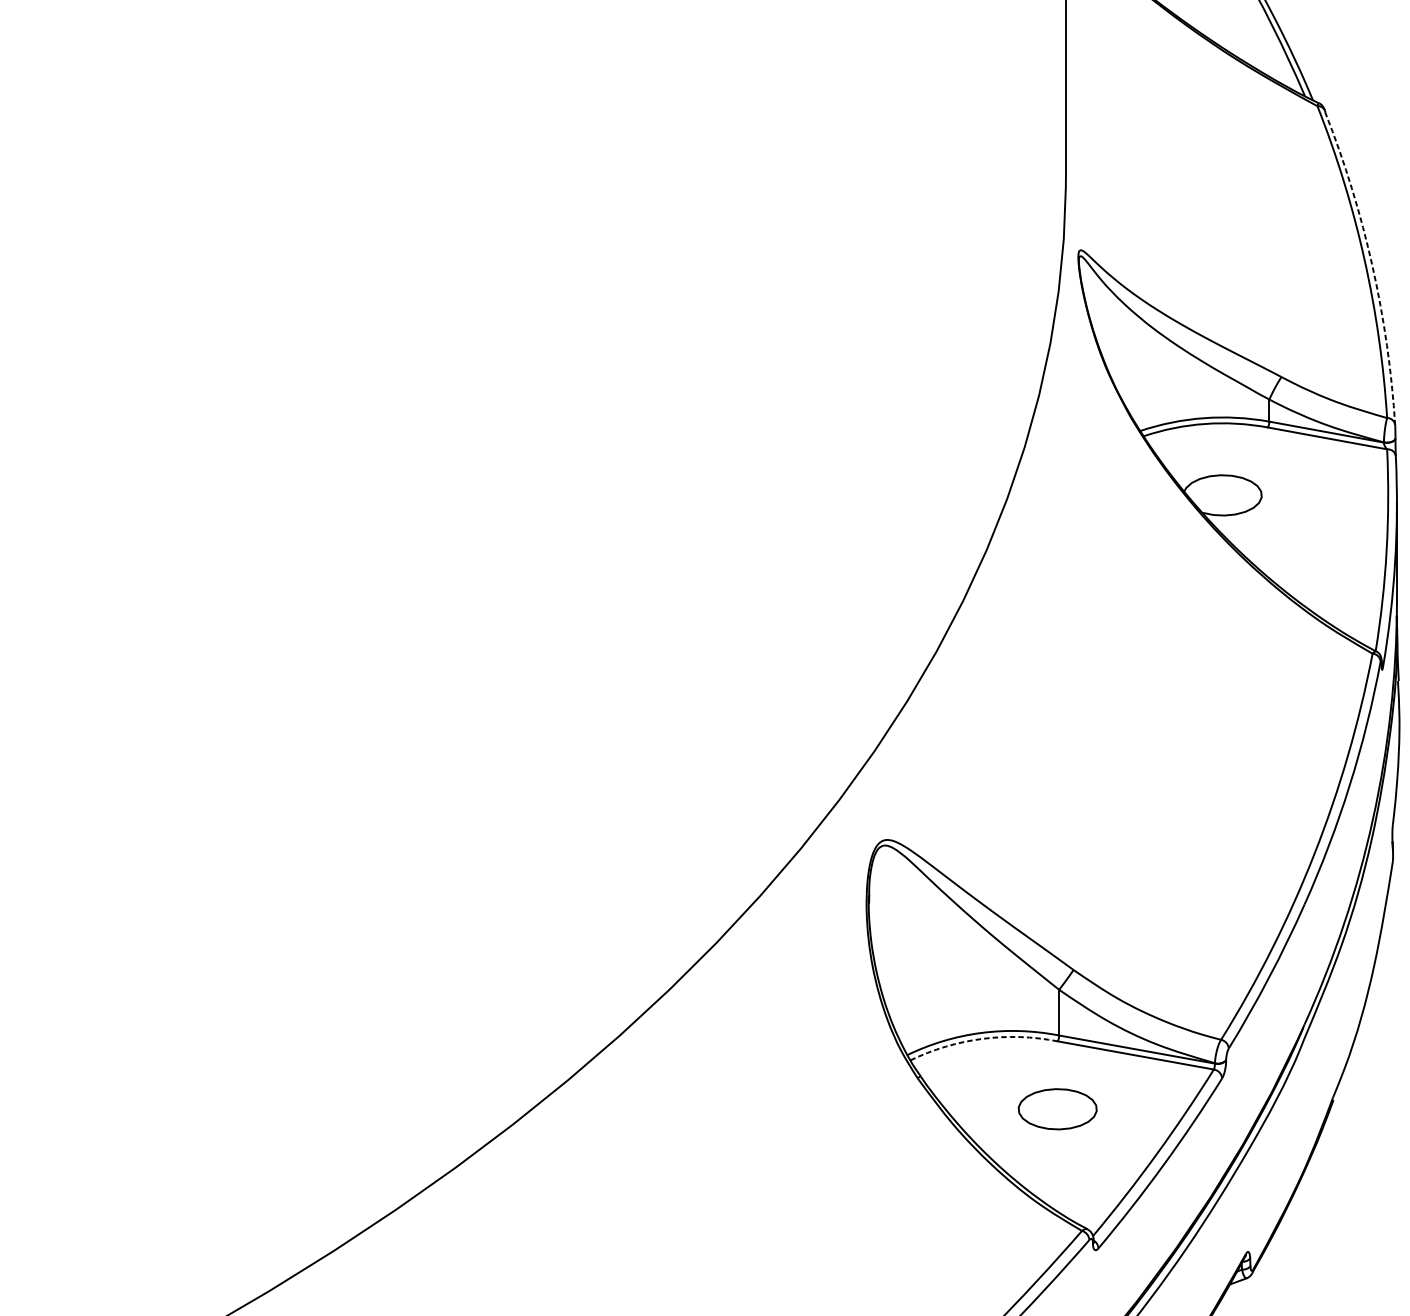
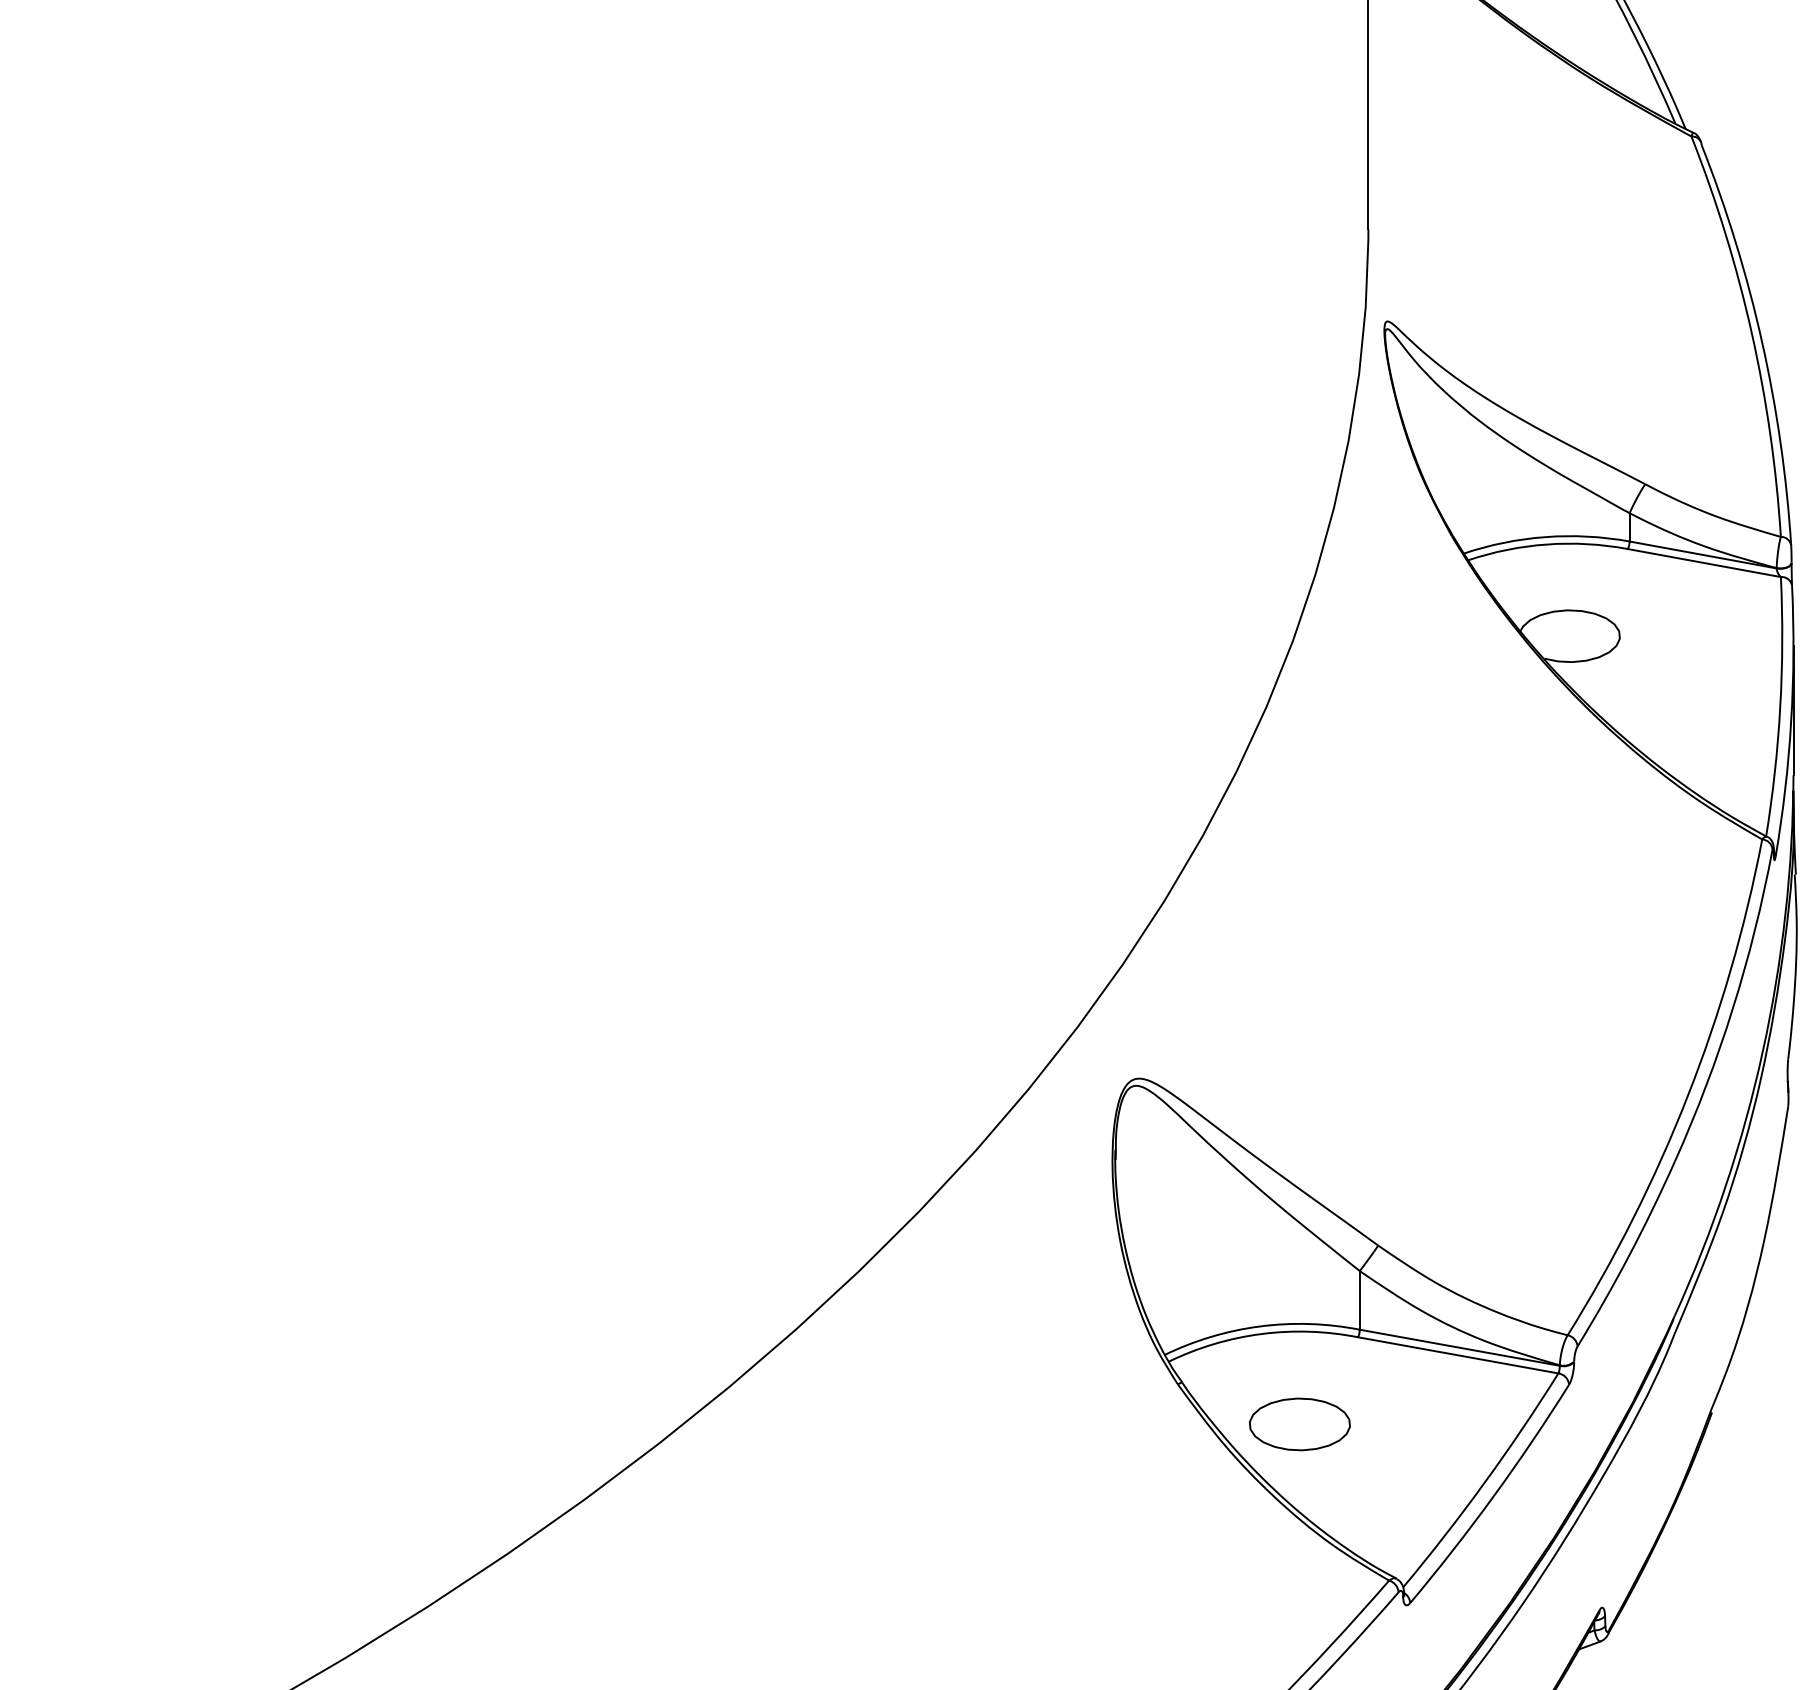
arc: (1372, 266) -> (1762, 342), dashed -> solid
arc: (982, 1039) -> (1261, 1334), dashed -> solid
part: (1057, 1109) -> (1299, 1424), moved

